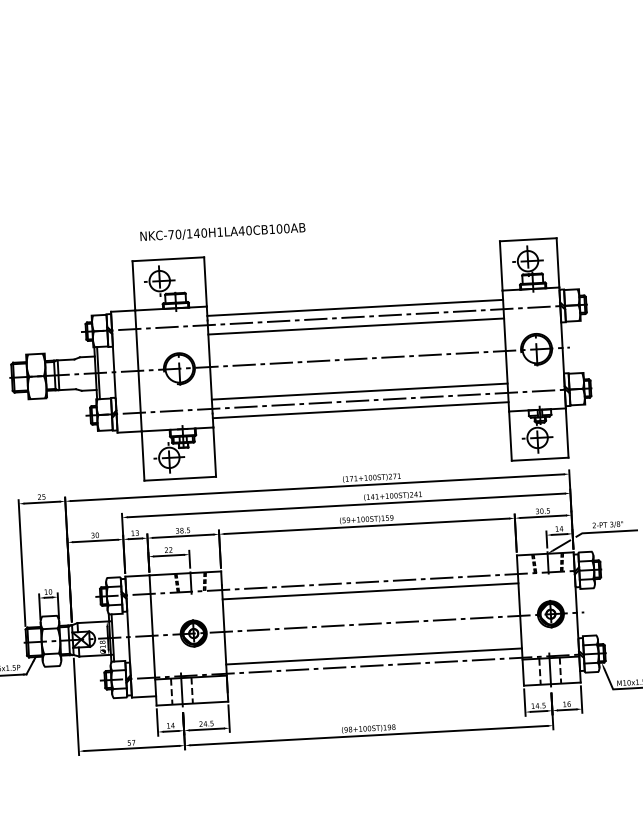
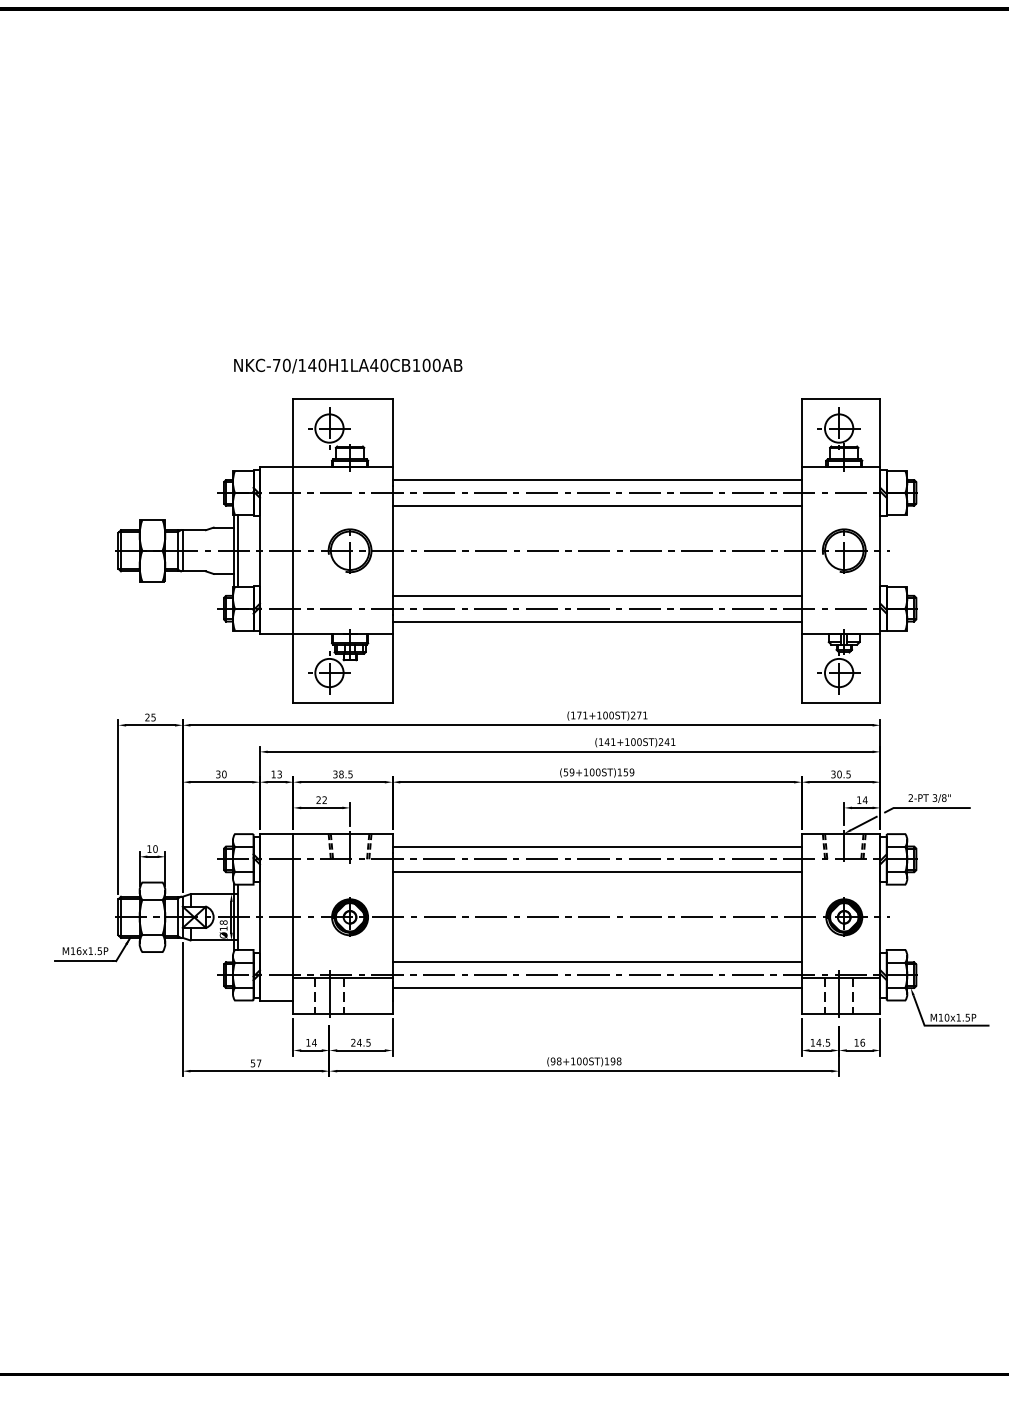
text: (223, 232) -> (348, 365), moved
line: (369, 572) -> (596, 846), added
line: (374, 675) -> (596, 988), added

